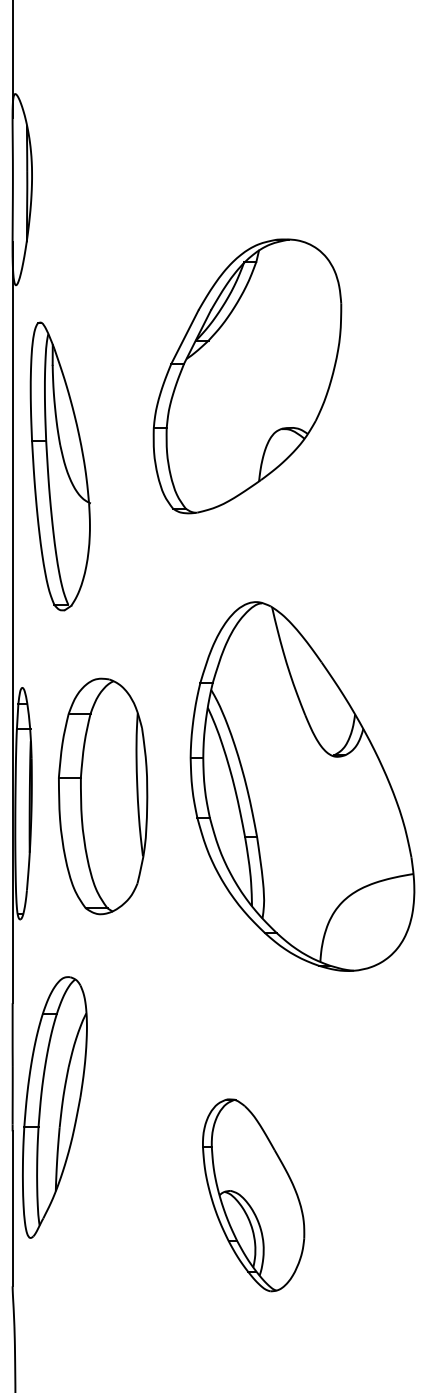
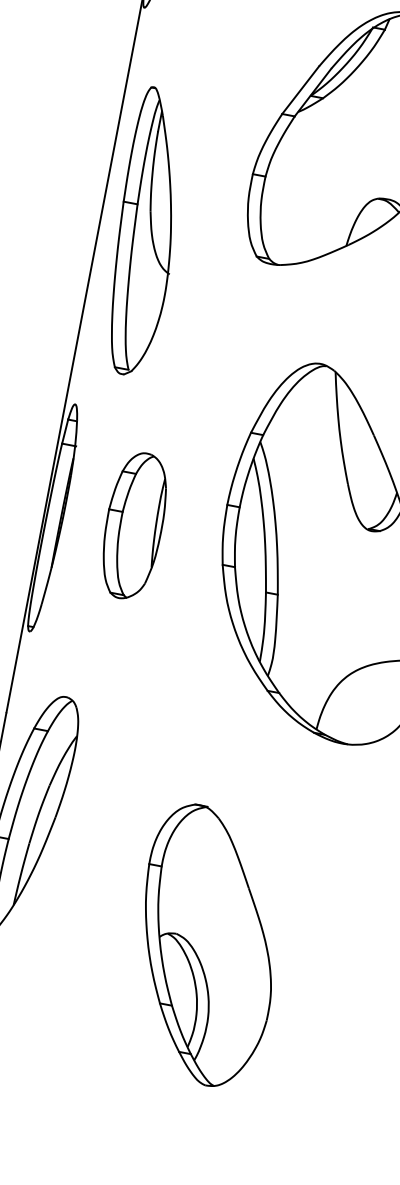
part: (59, 466) -> (145, 232), moved
part: (102, 795) -> (133, 525), size x0.62
part: (253, 1195) -> (207, 946), size x1.43

